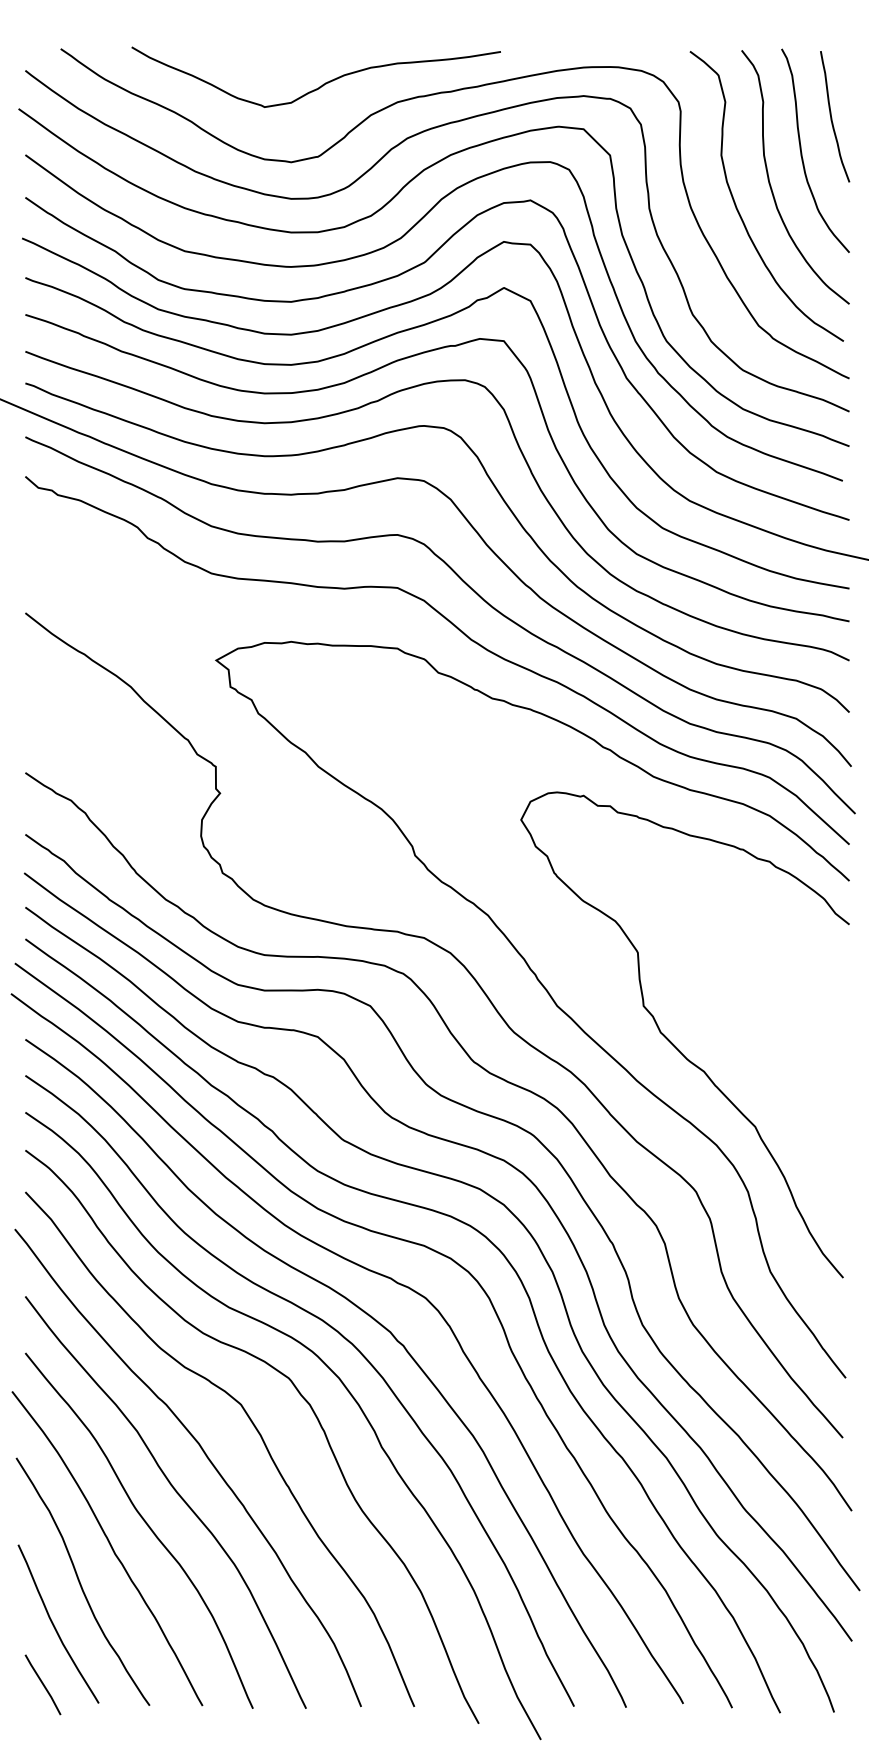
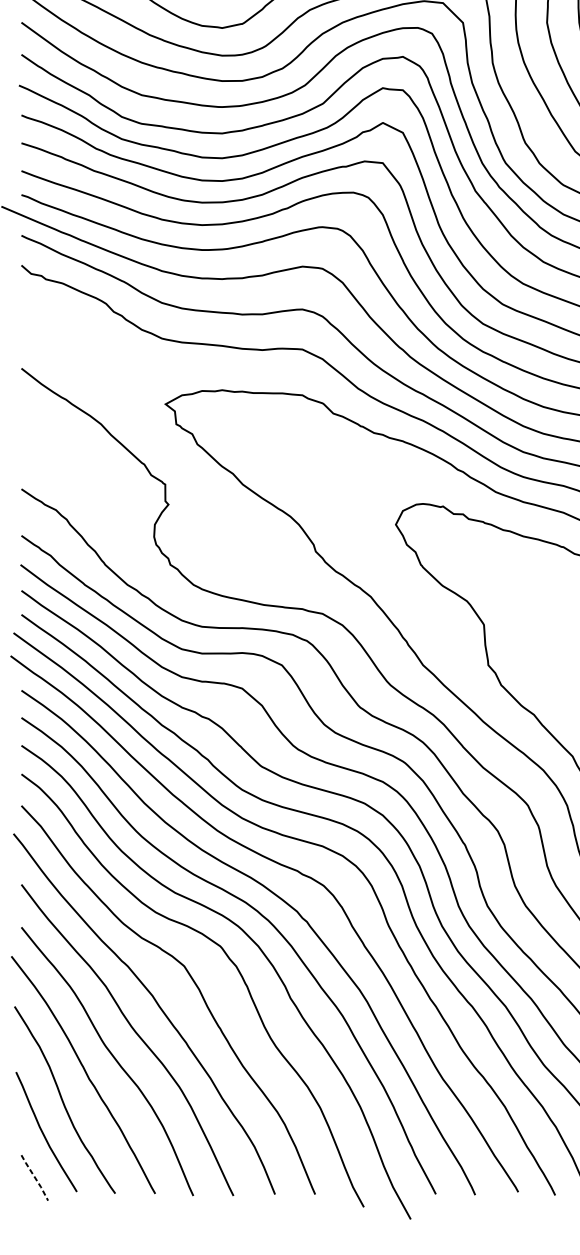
line: (43, 1684) -> (35, 1177), solid -> dashed

